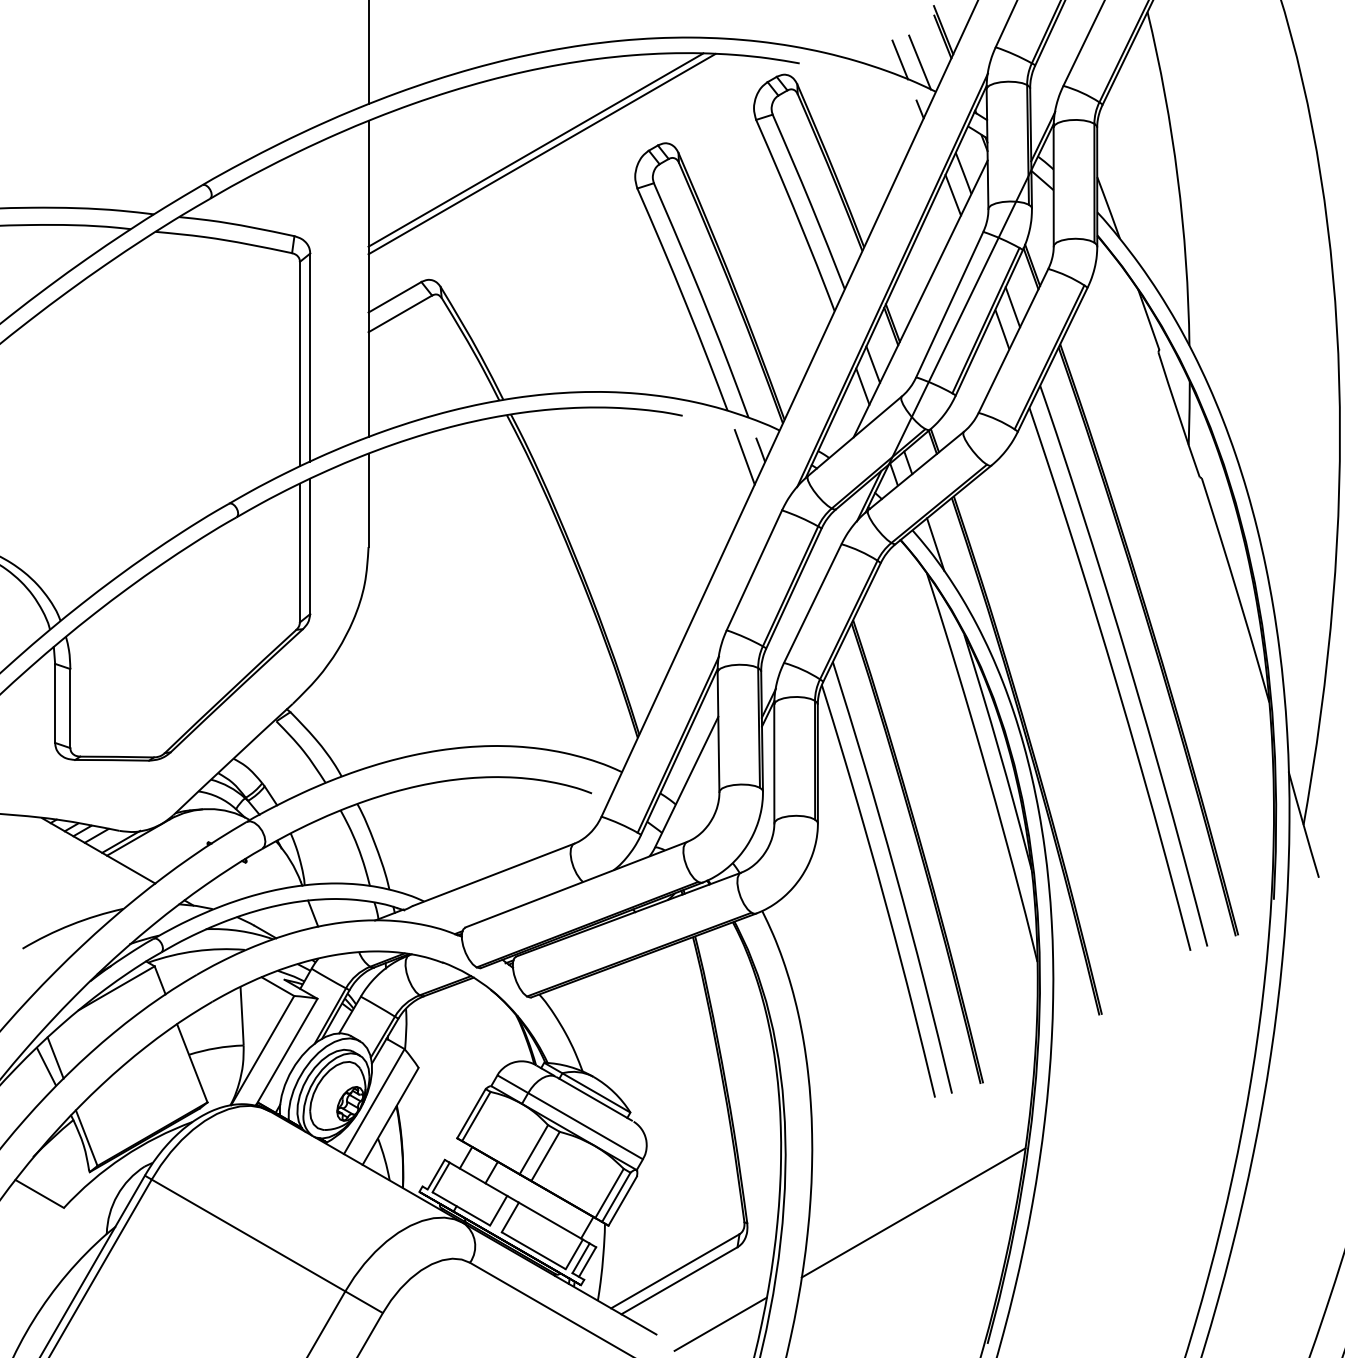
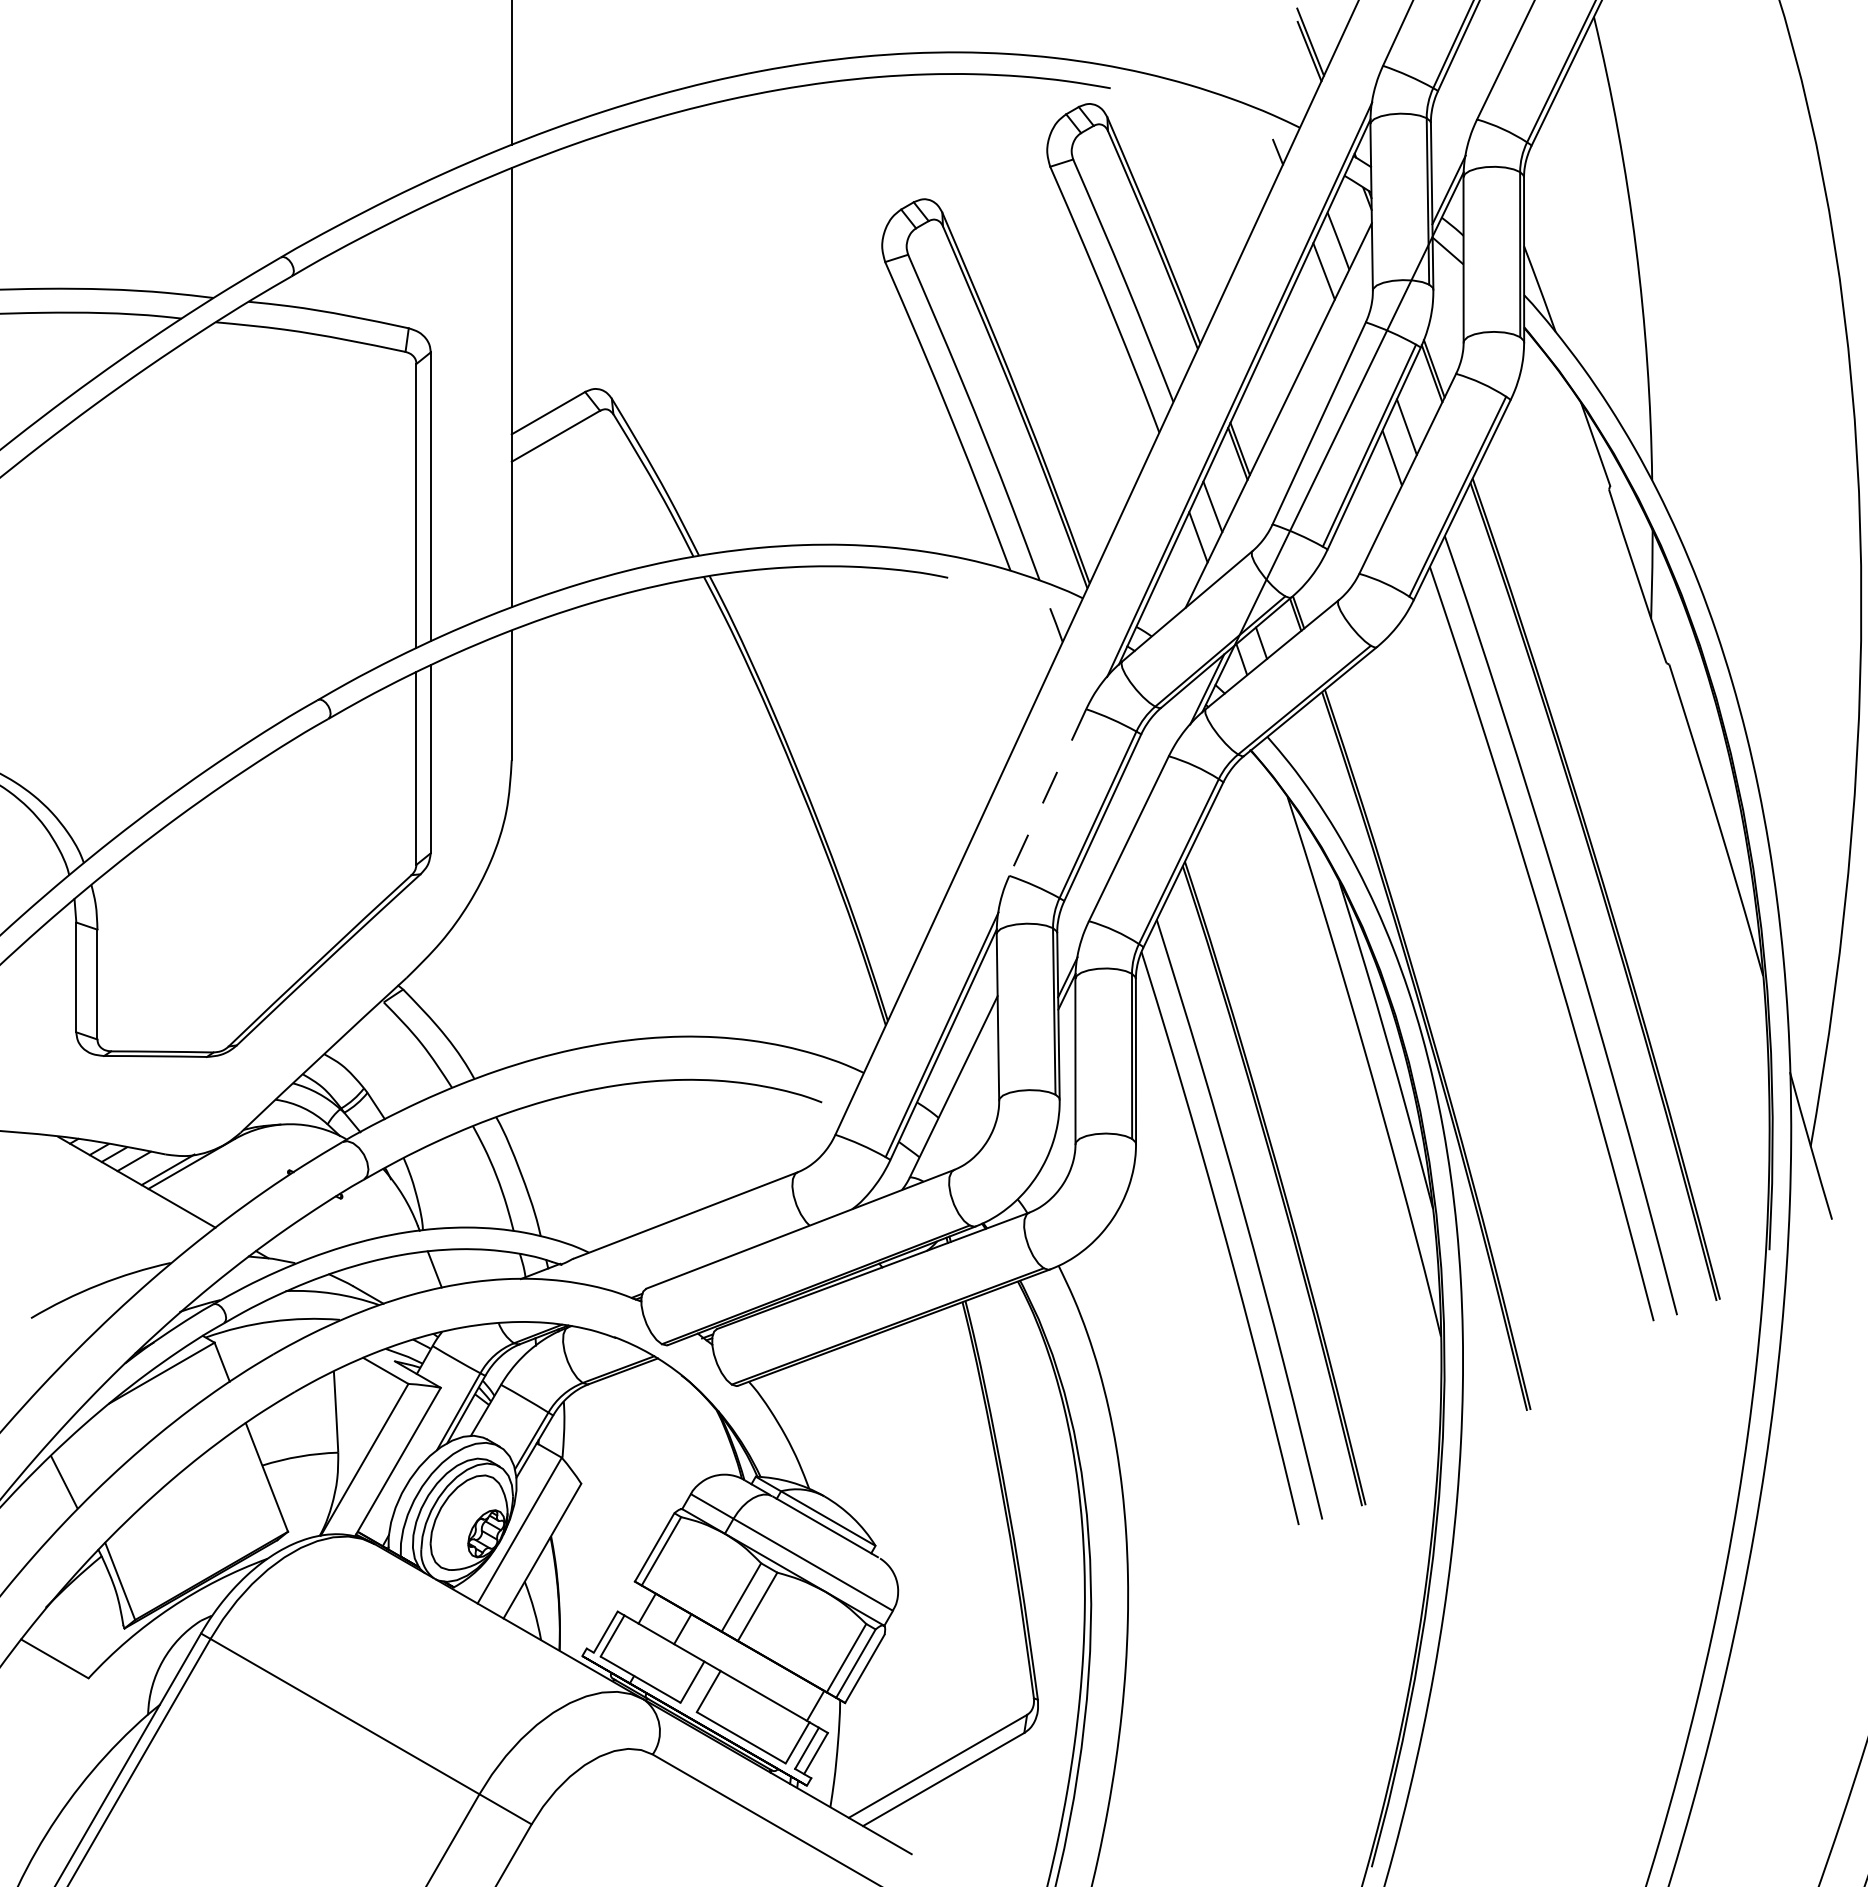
line: (900, 59) -> (1250, 83), removed
line: (919, 62) -> (1277, 86), removed
line: (536, 149) -> (744, 208), removed
line: (541, 154) -> (752, 214), removed
line: (744, 457) -> (1034, 635), removed
line: (935, 544) -> (1299, 756), removed
line: (754, 570) -> (1047, 792), solid -> dashed
line: (55, 1057) -> (76, 1469), removed
line: (913, 1213) -> (1268, 1685), removed
line: (720, 1323) -> (1000, 1839), removed

